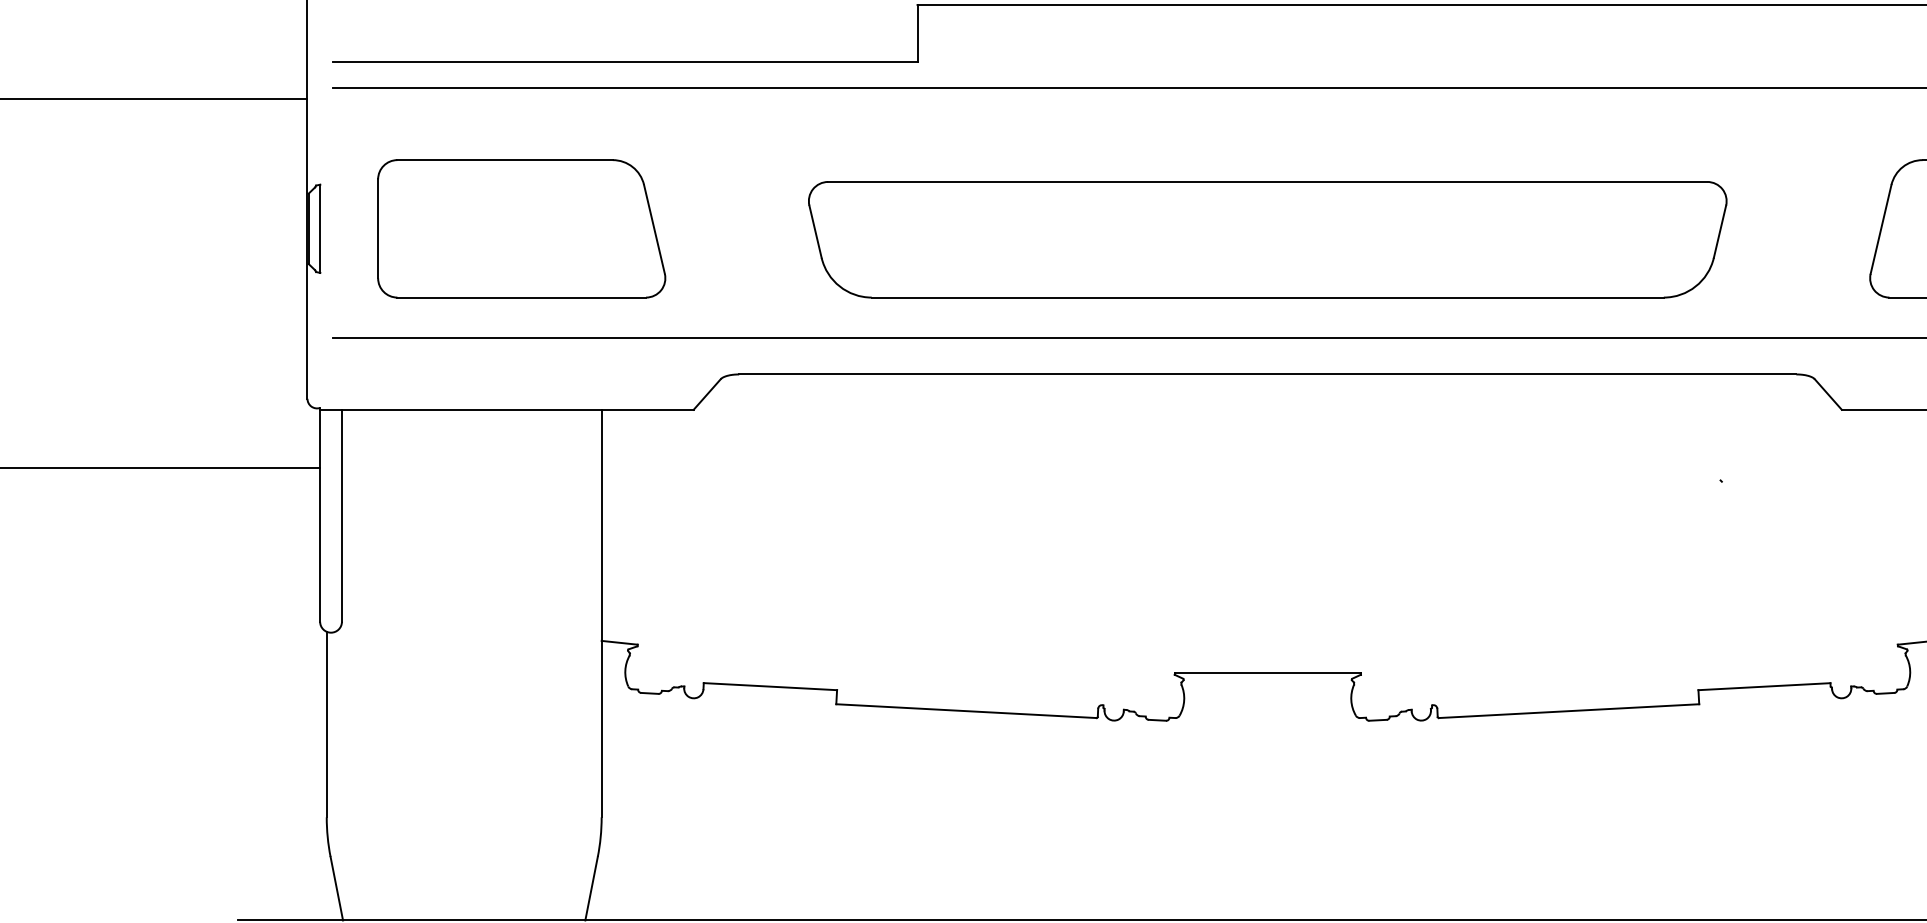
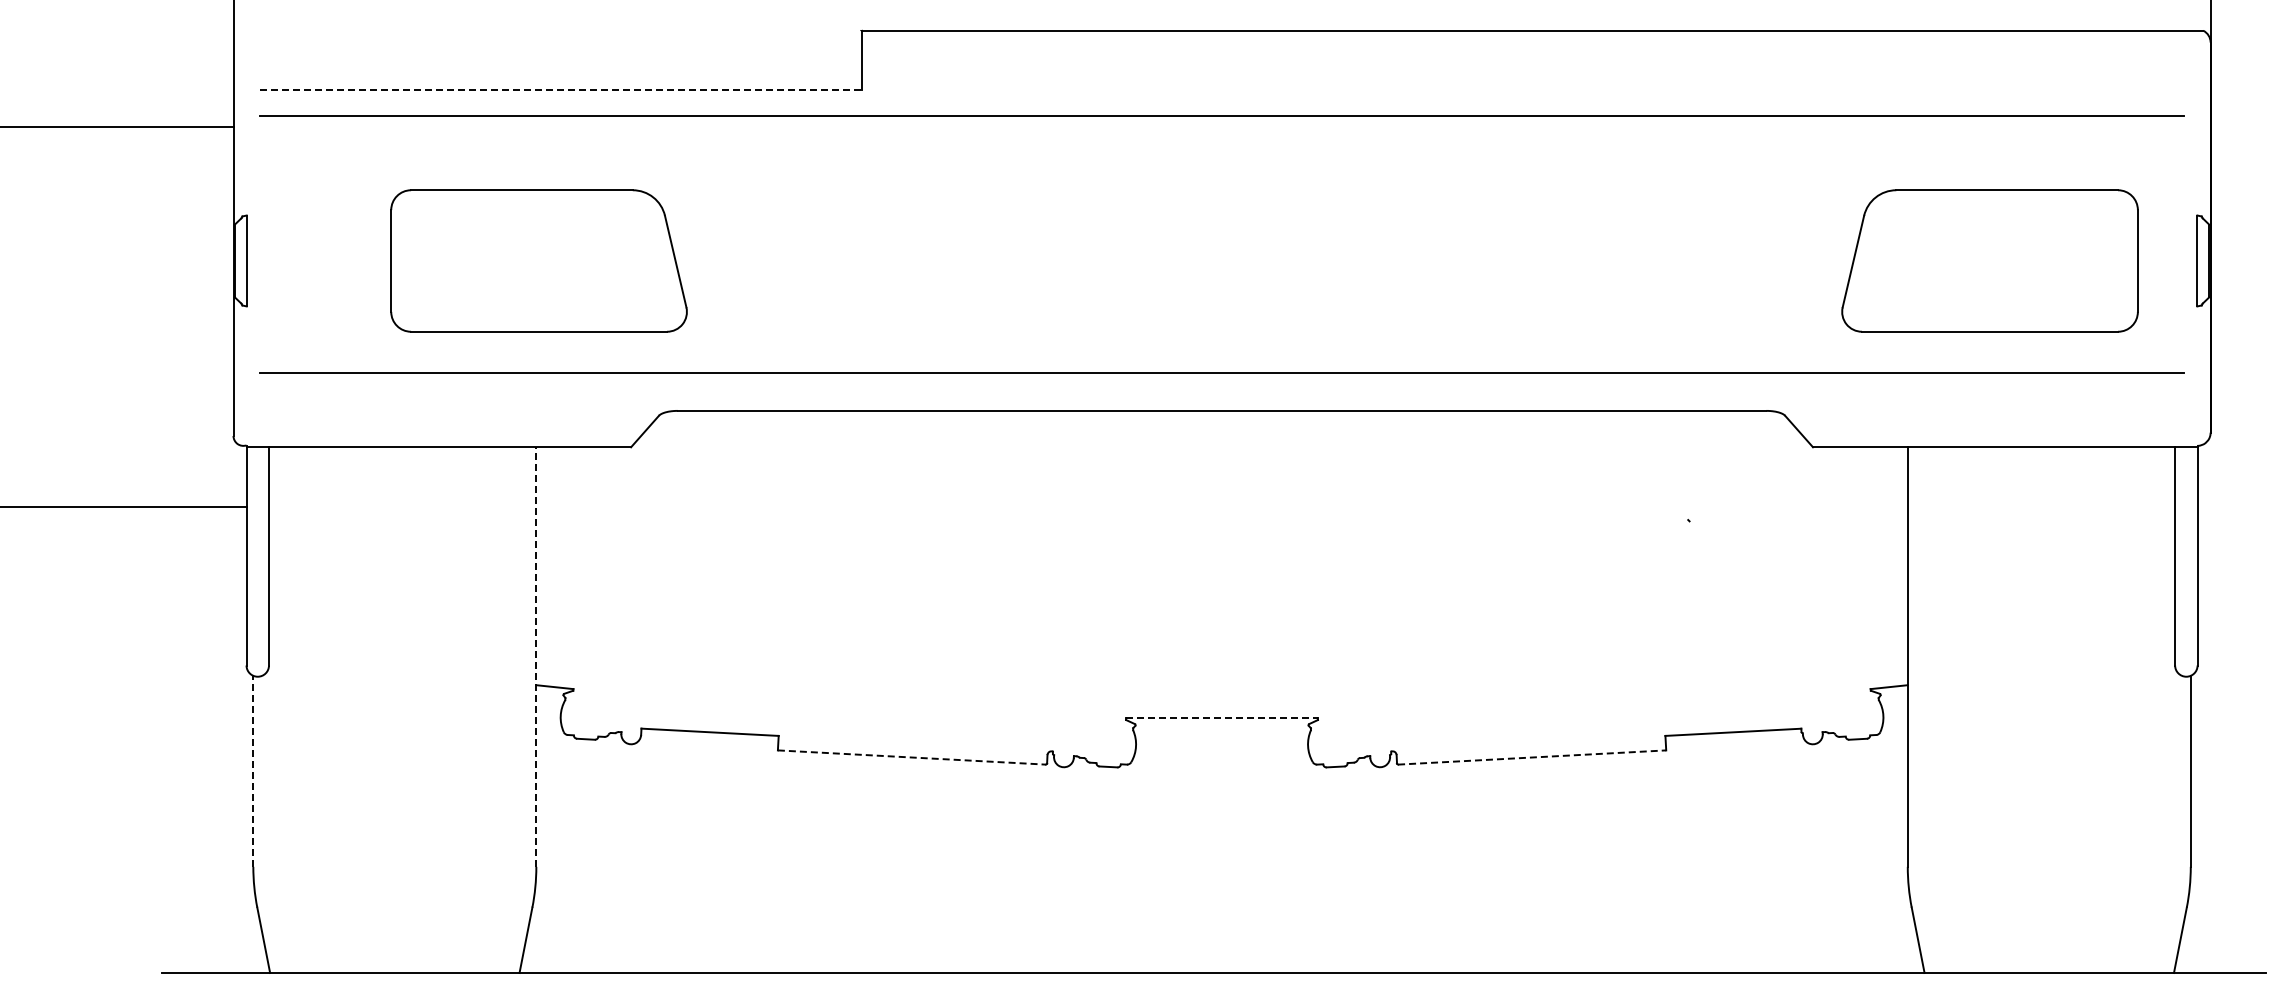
line: (625, 62) -> (560, 89), solid -> dashed
part: (521, 228) -> (538, 260), moved
part: (1267, 239) -> (1221, 271), removed
line: (601, 614) -> (536, 657), solid -> dashed
line: (1268, 673) -> (1222, 718), solid -> dashed
line: (967, 711) -> (912, 757), solid -> dashed
line: (1569, 711) -> (1532, 757), solid -> dashed
line: (326, 724) -> (253, 771), solid -> dashed

